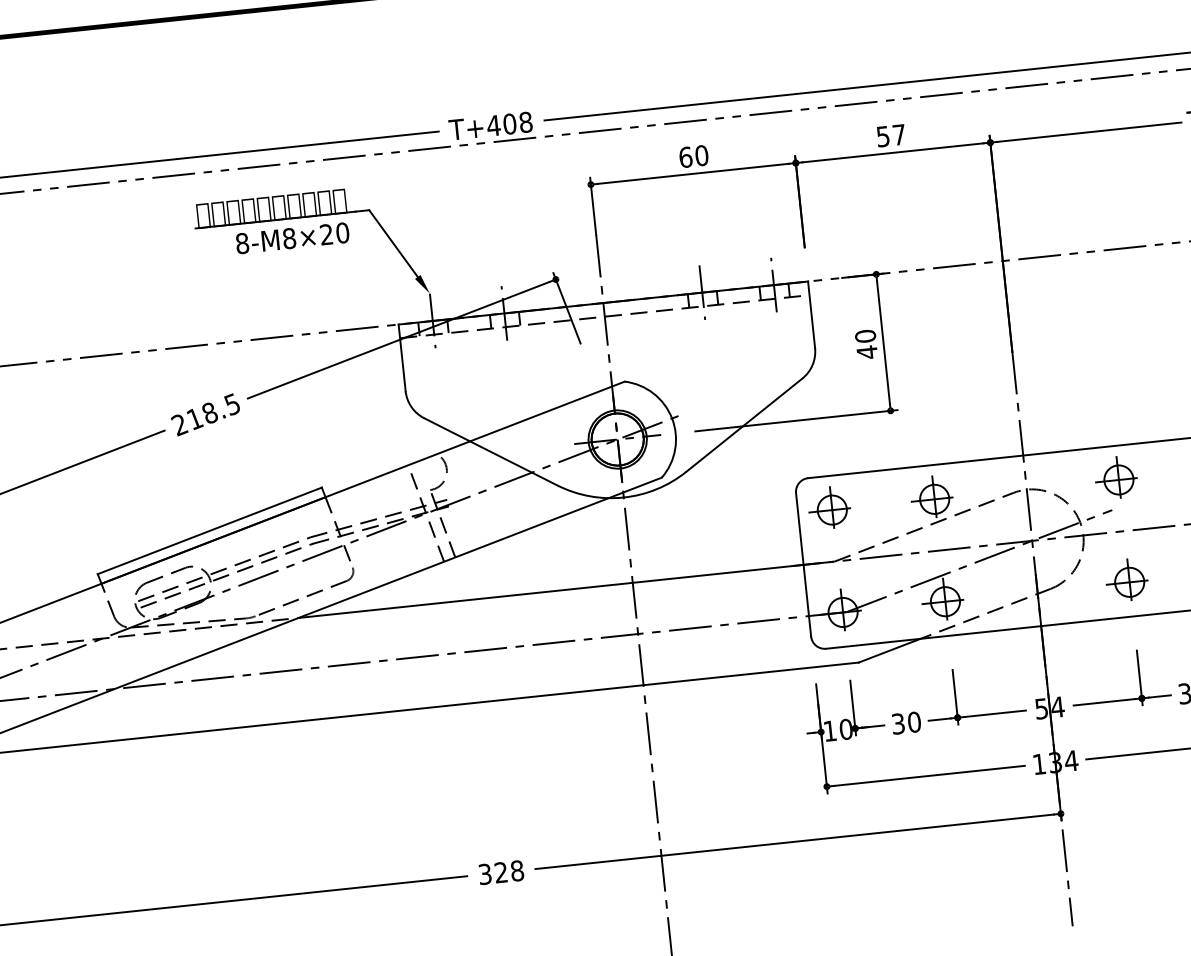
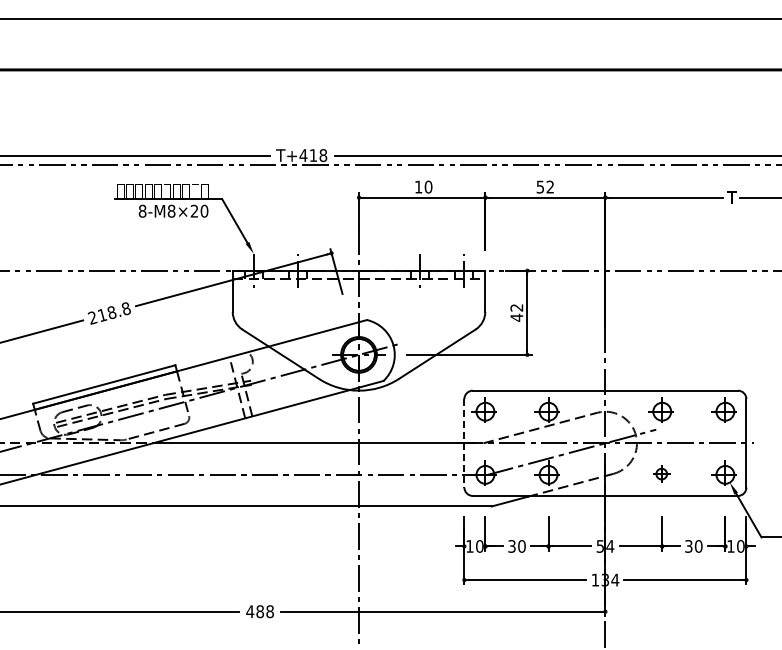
text: (509, 124) -> (313, 155), T+408 -> T+418
text: (897, 134) -> (549, 186), 57 -> 52
text: (685, 156) -> (418, 186), 60 -> 10
text: (864, 335) -> (516, 307), 40 -> 42
text: (231, 404) -> (125, 308), 218.5 -> 218.8
line: (803, 565) -> (464, 443), solid -> dashed
part: (1126, 578) -> (660, 472), size x0.6
text: (493, 873) -> (255, 611), 328 -> 488

